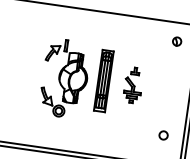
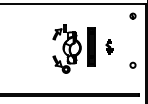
part: (132, 84) -> (109, 46), size x0.6
circle: (162, 134) -> (132, 64), moved

